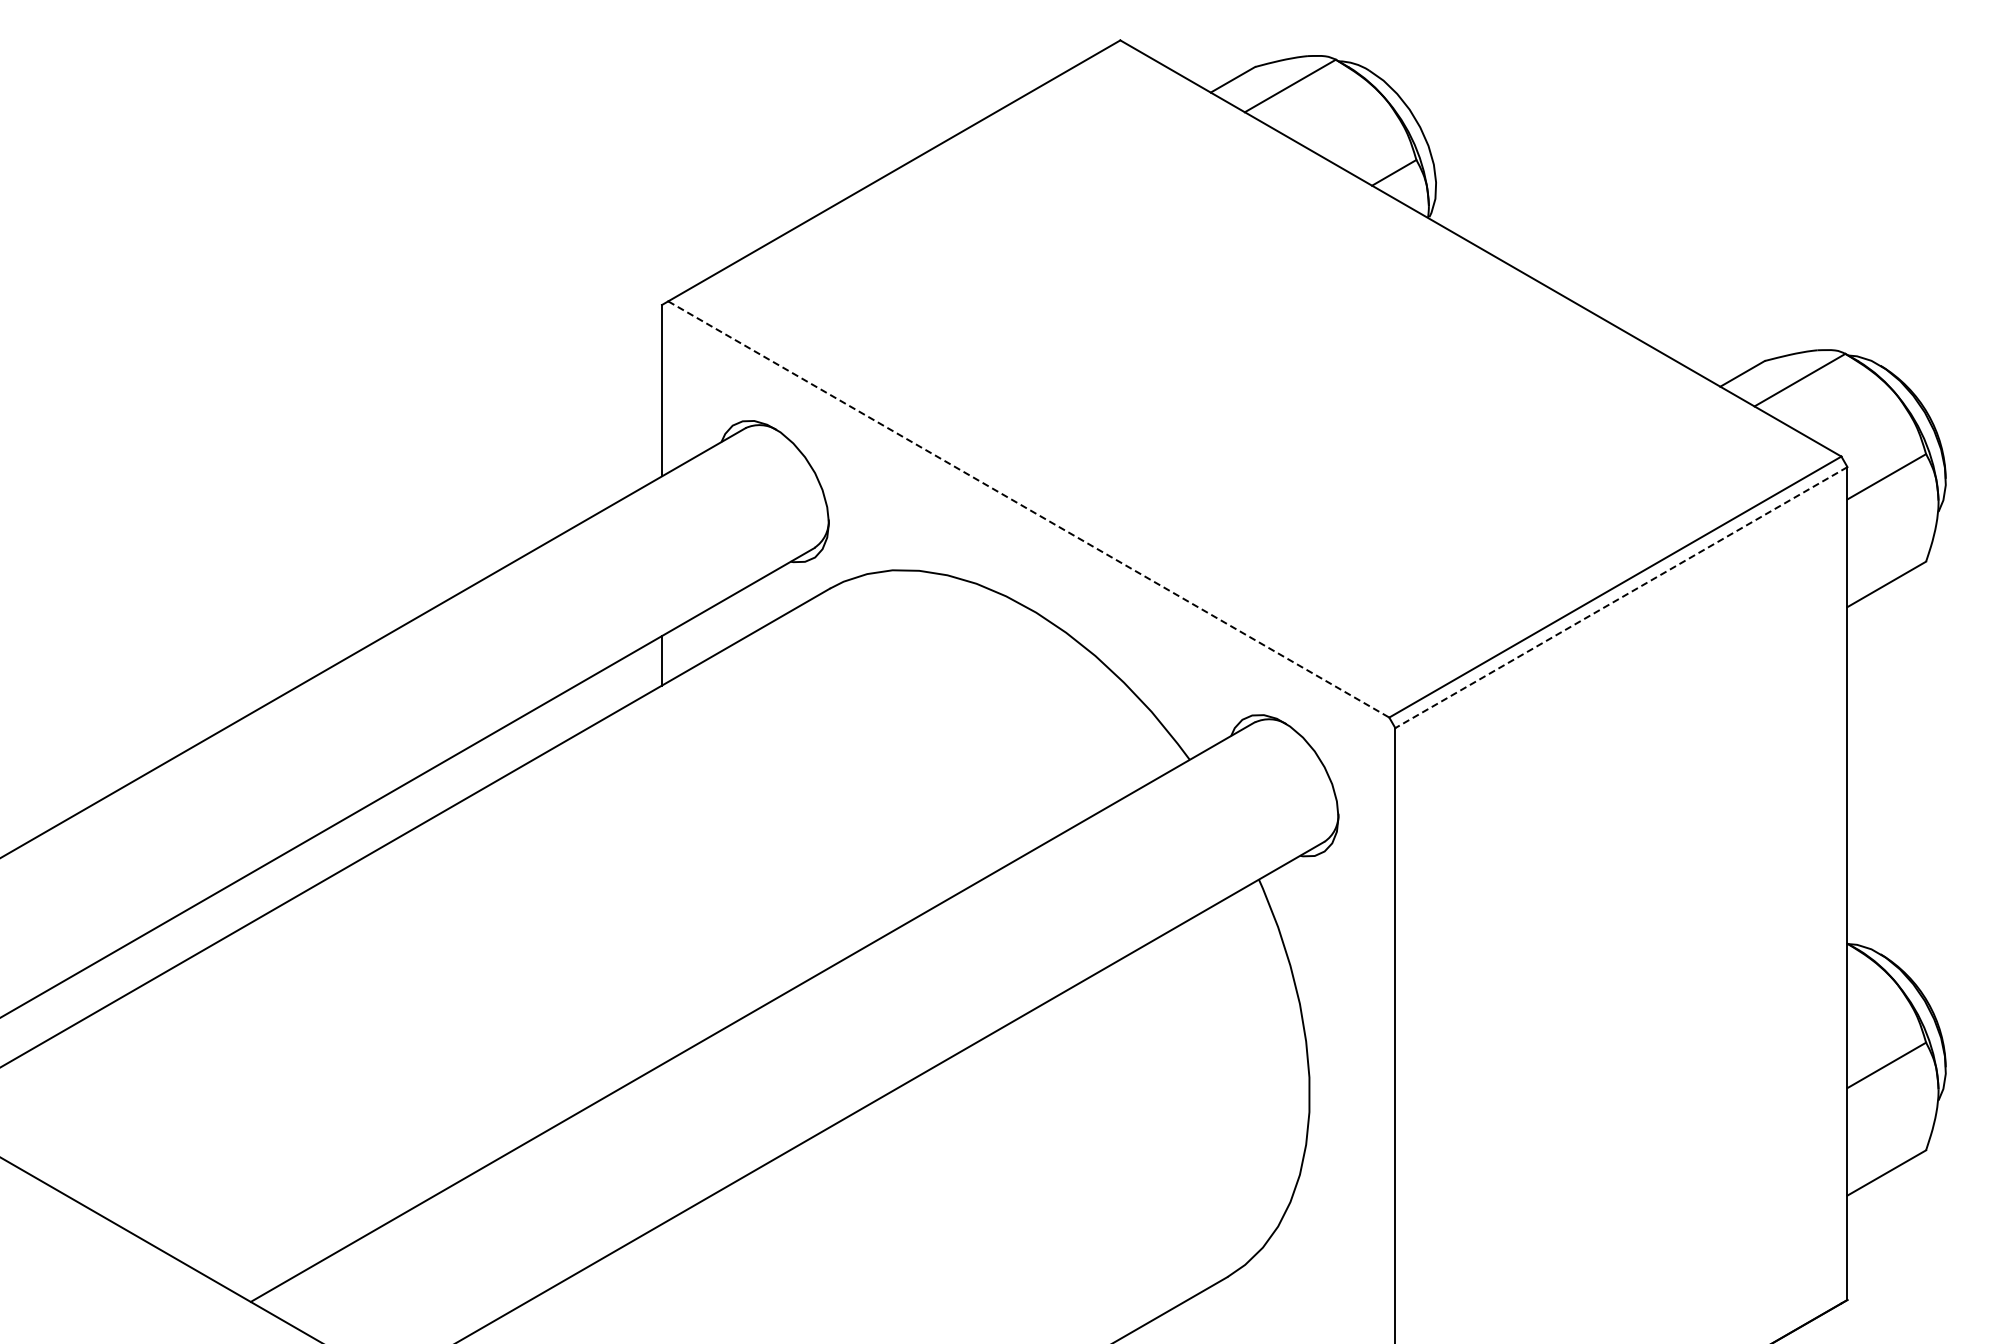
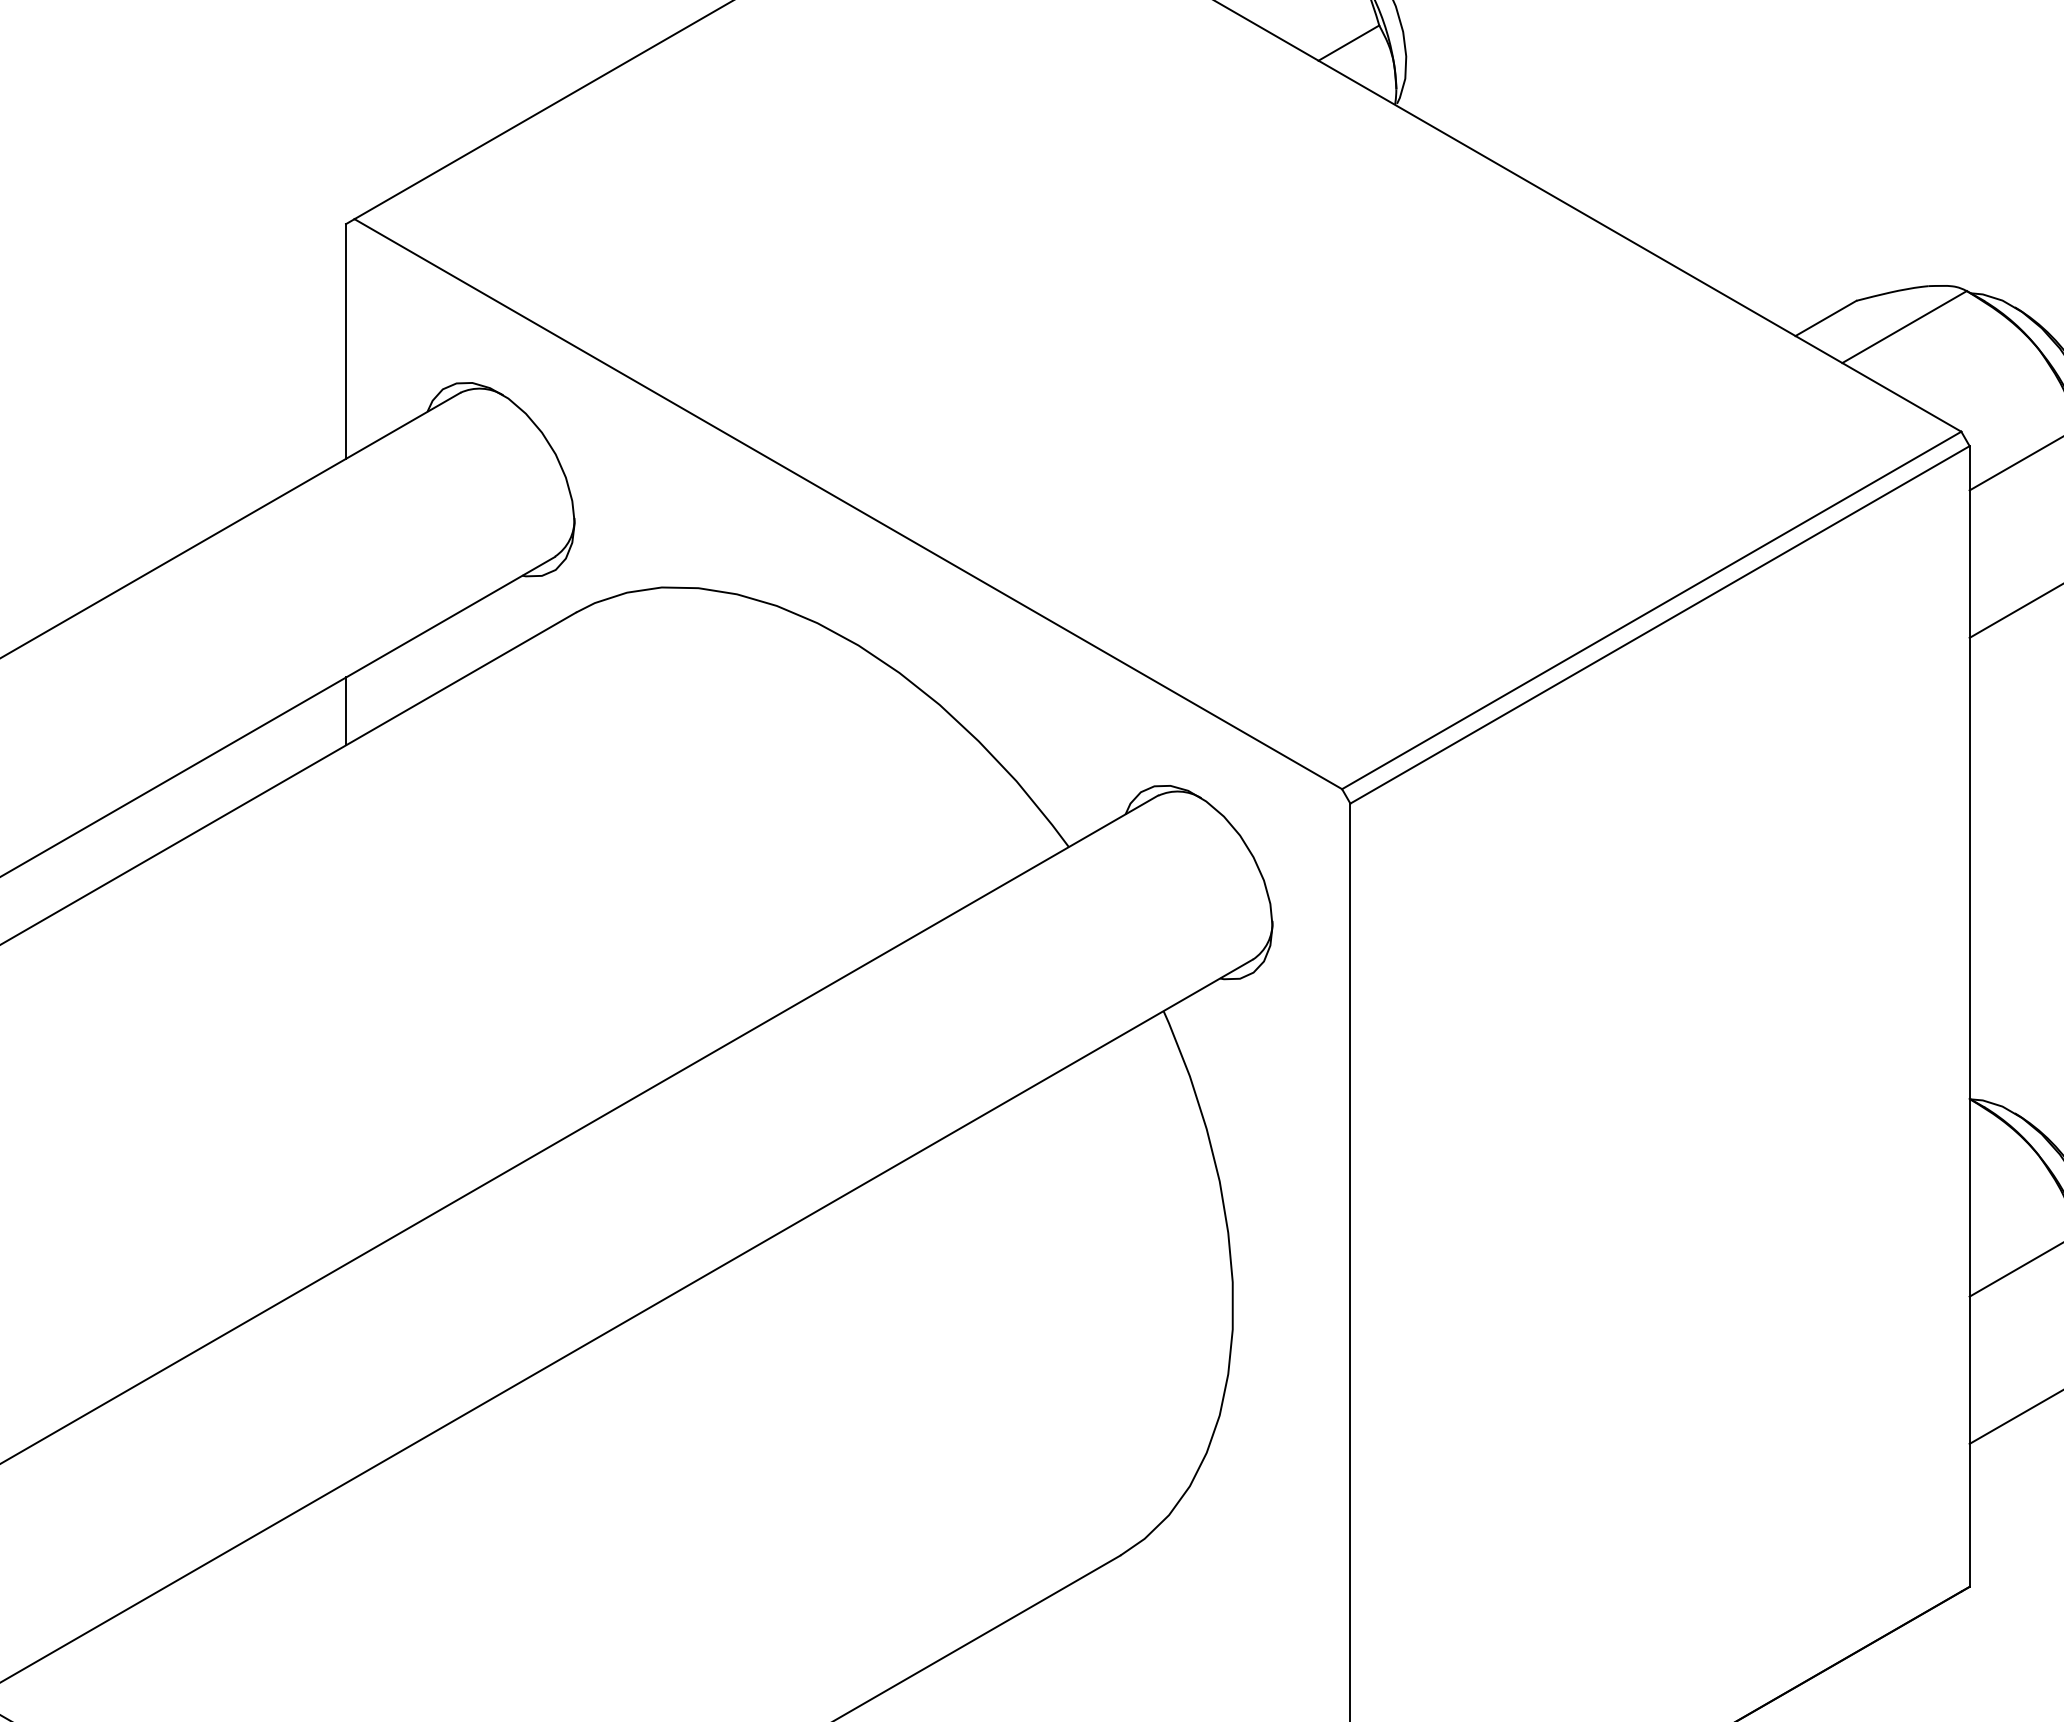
line: (1029, 509) -> (849, 504), dashed -> solid
line: (1620, 597) -> (1658, 624), dashed -> solid

